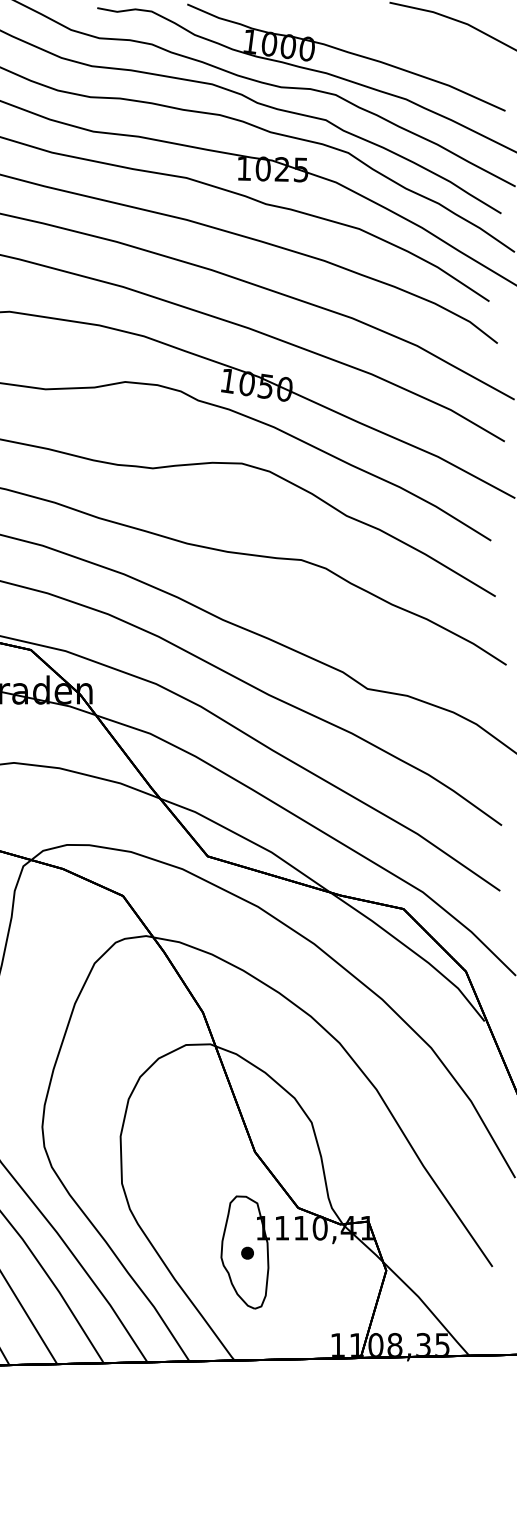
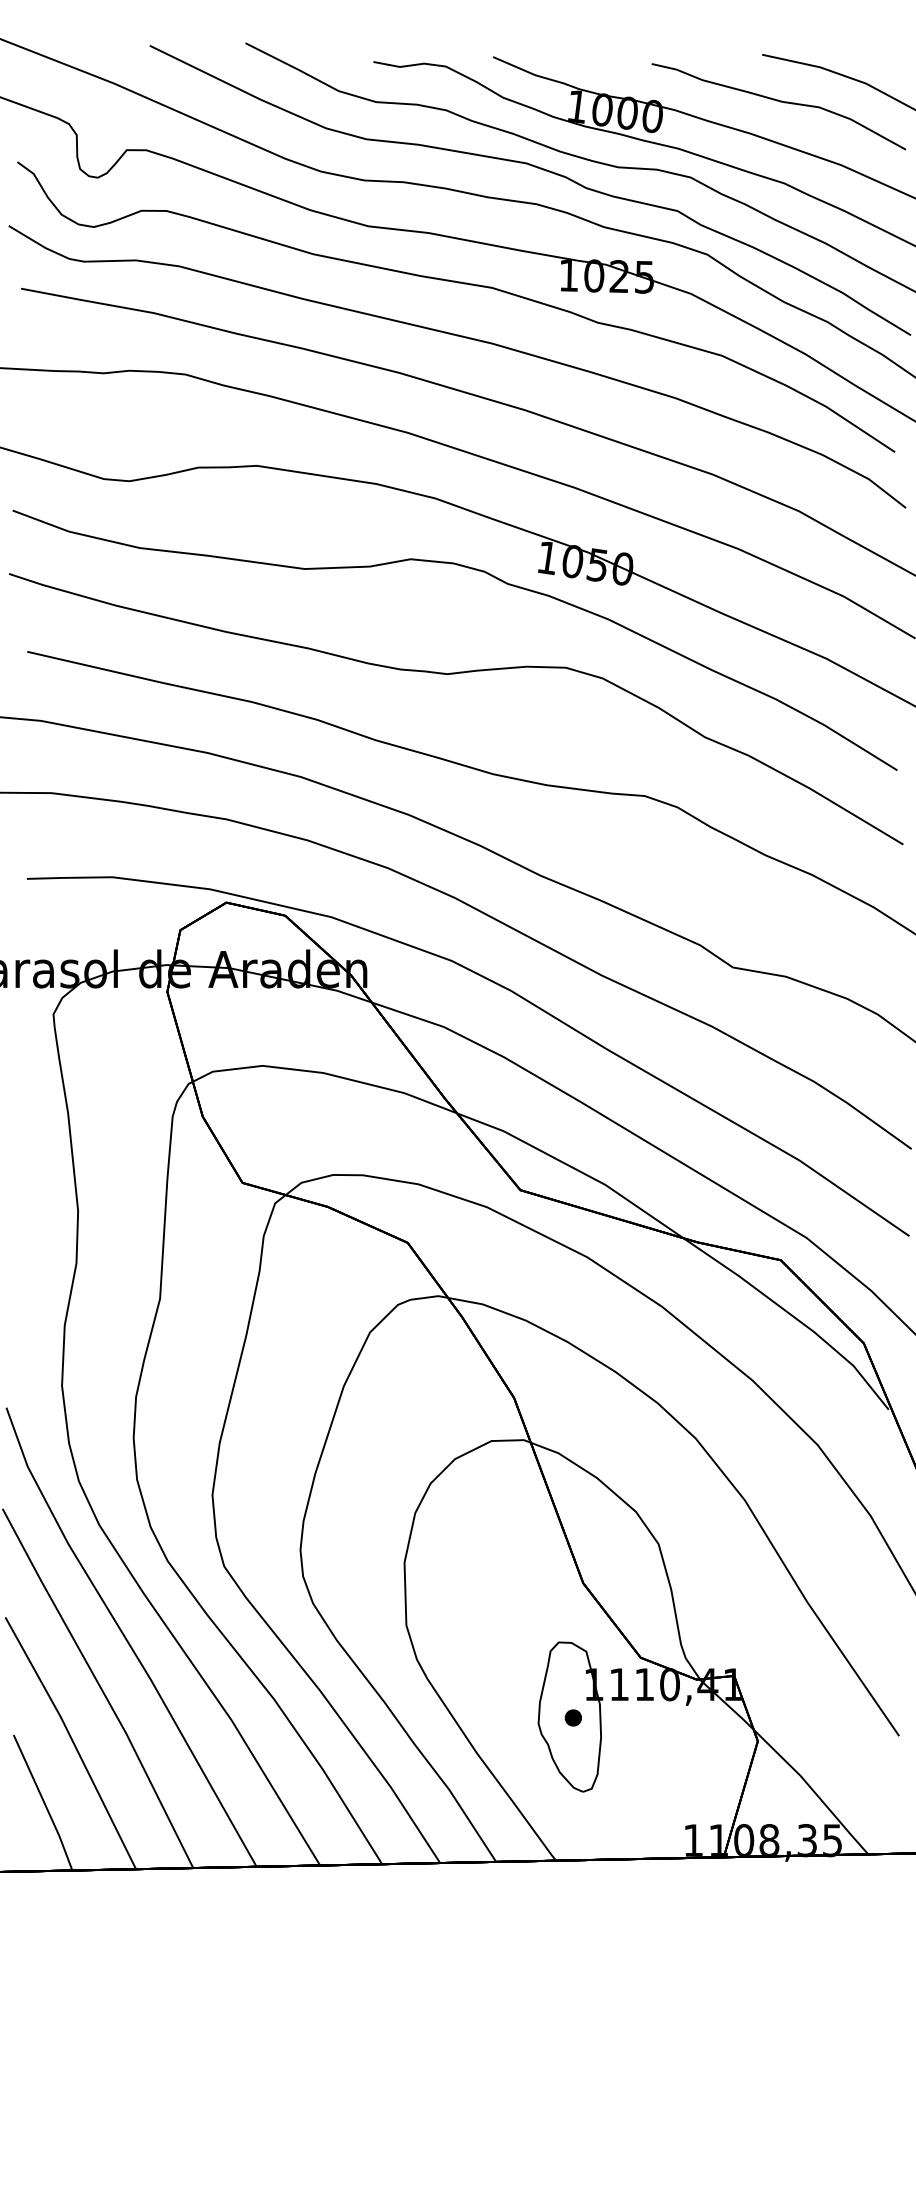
part: (401, 41) -> (778, 106), added

